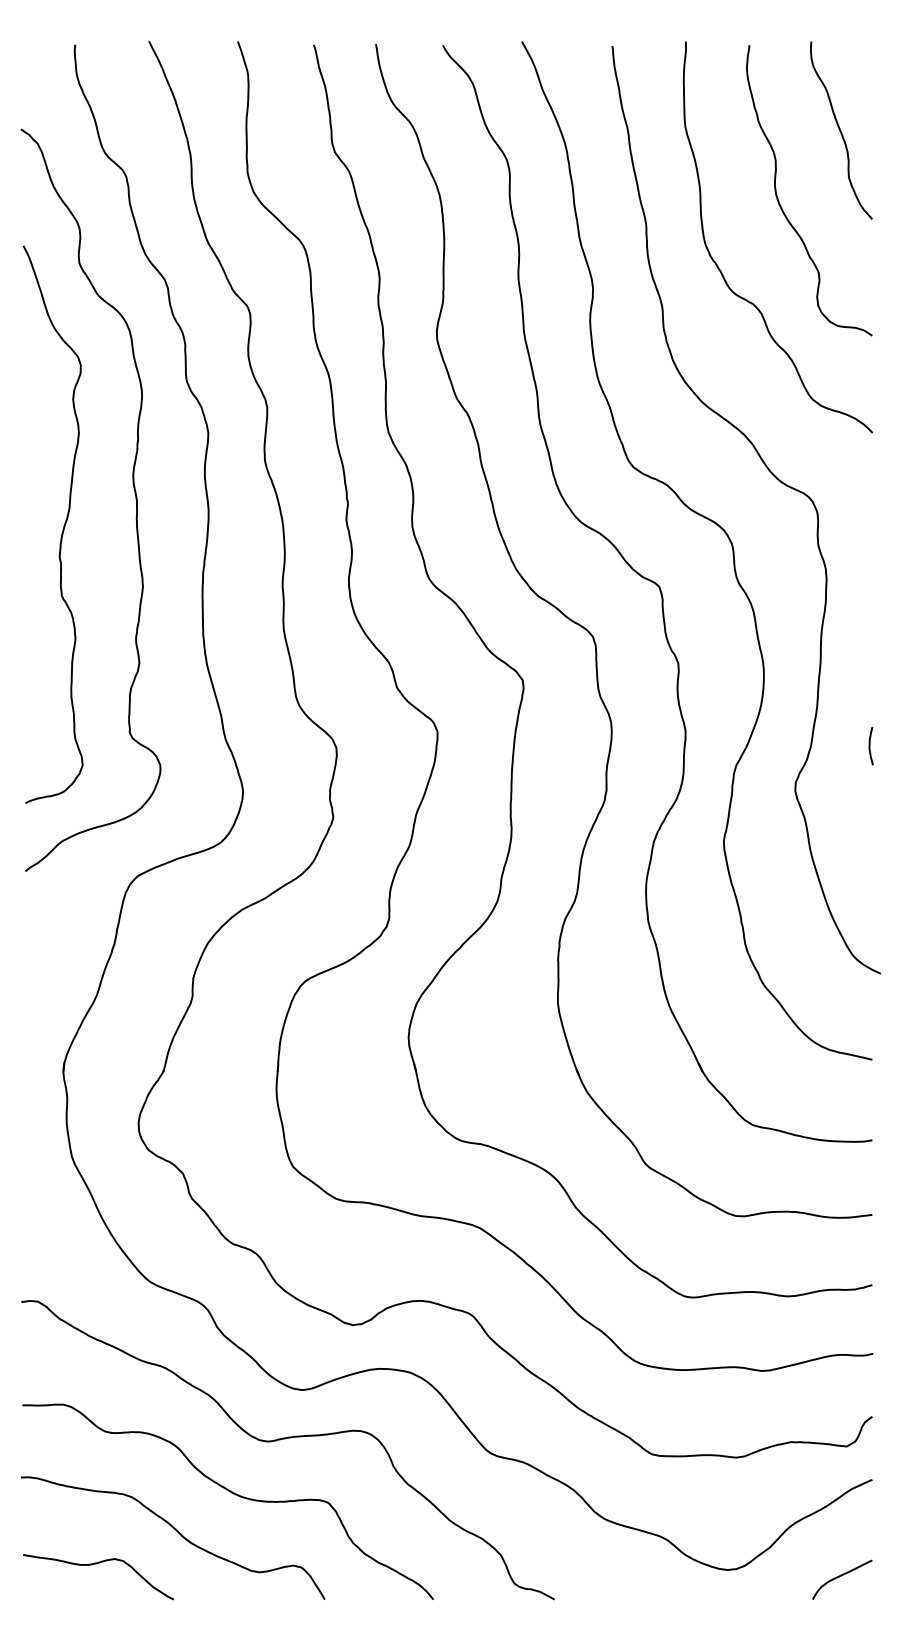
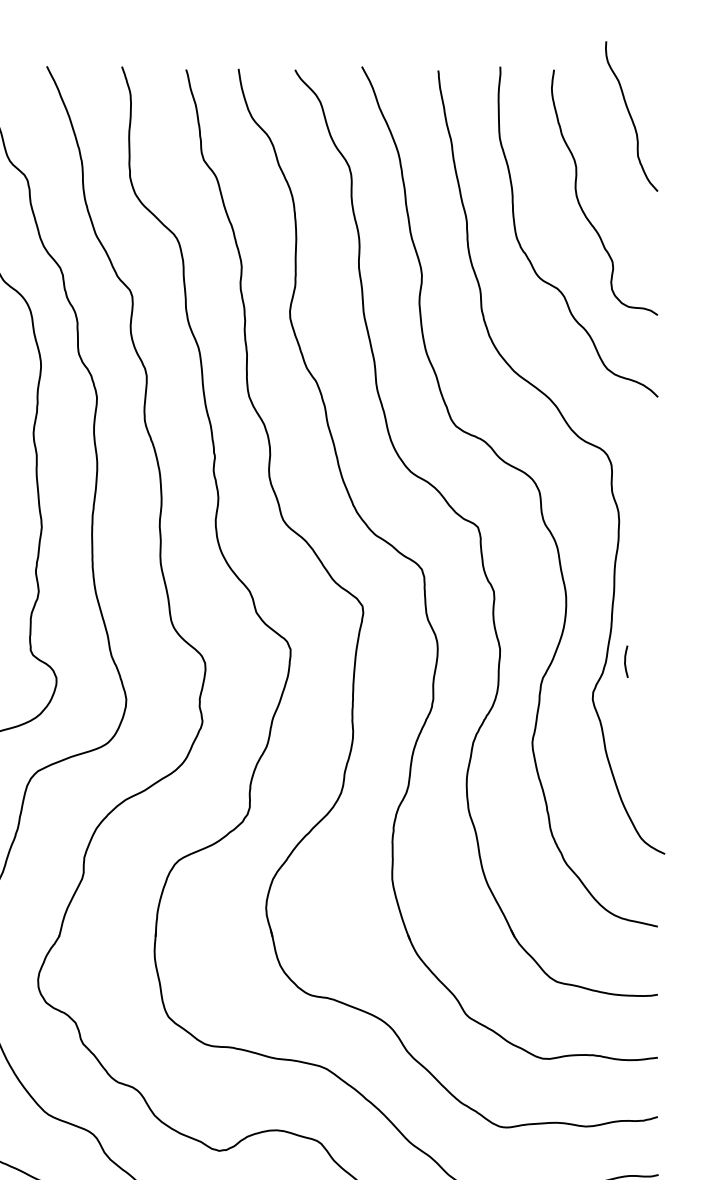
curve: (841, 130) -> (631, 116), moved
curve: (870, 746) -> (625, 662), moved

